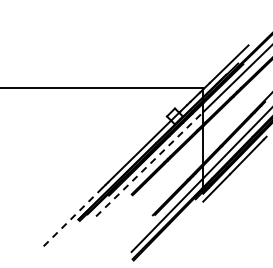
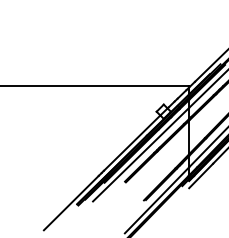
line: (149, 164) -> (140, 154), dashed -> solid
line: (71, 218) -> (70, 203), dashed -> solid

